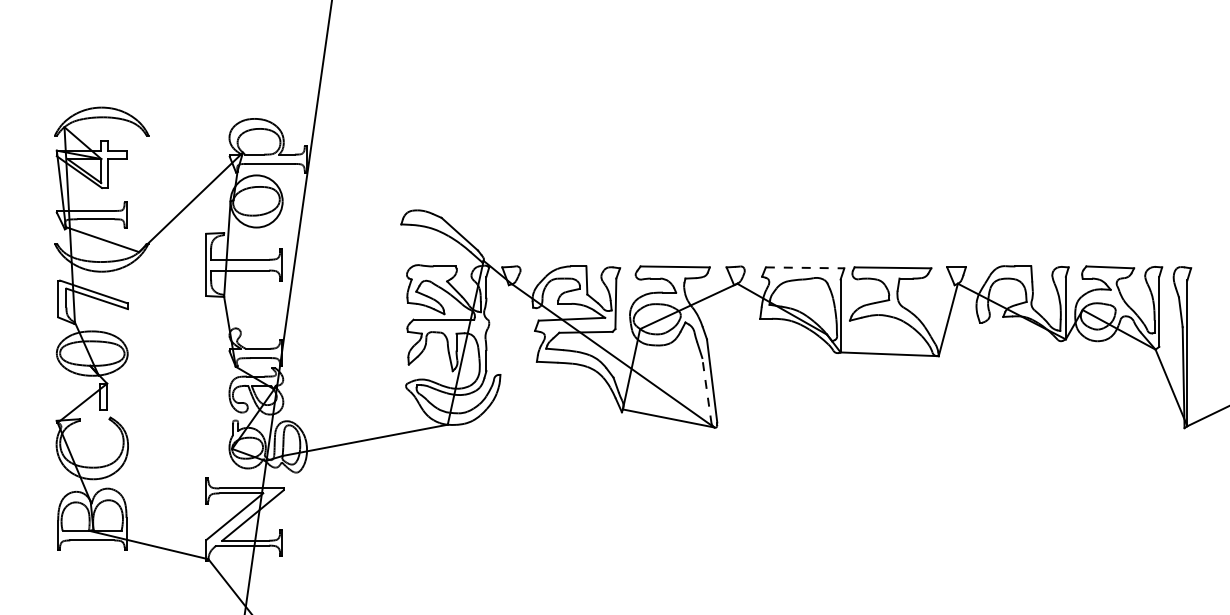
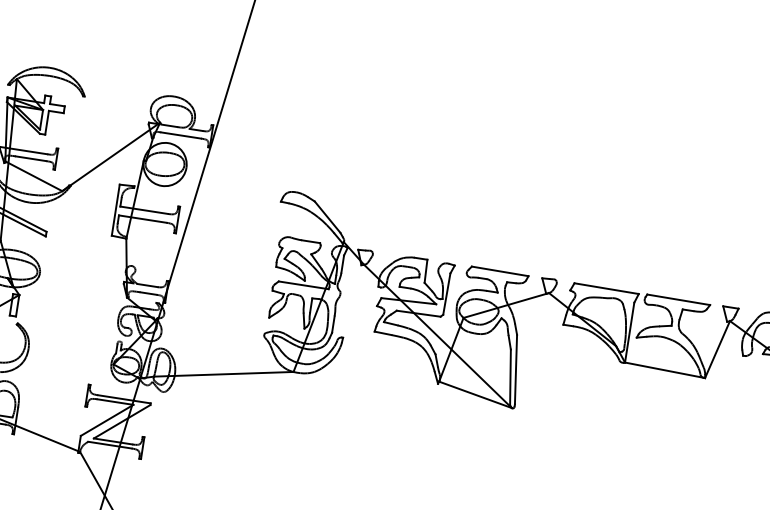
line: (805, 267) -> (607, 288), dashed -> solid
line: (706, 391) -> (510, 377), dashed -> solid

